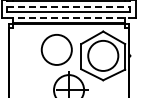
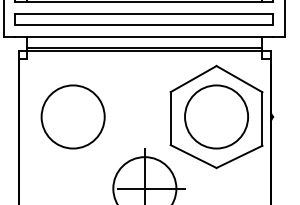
line: (68, 6) -> (143, 13), dashed -> solid
line: (68, 17) -> (143, 36), dashed -> solid
circle: (56, 49) -> (72, 116), moved

